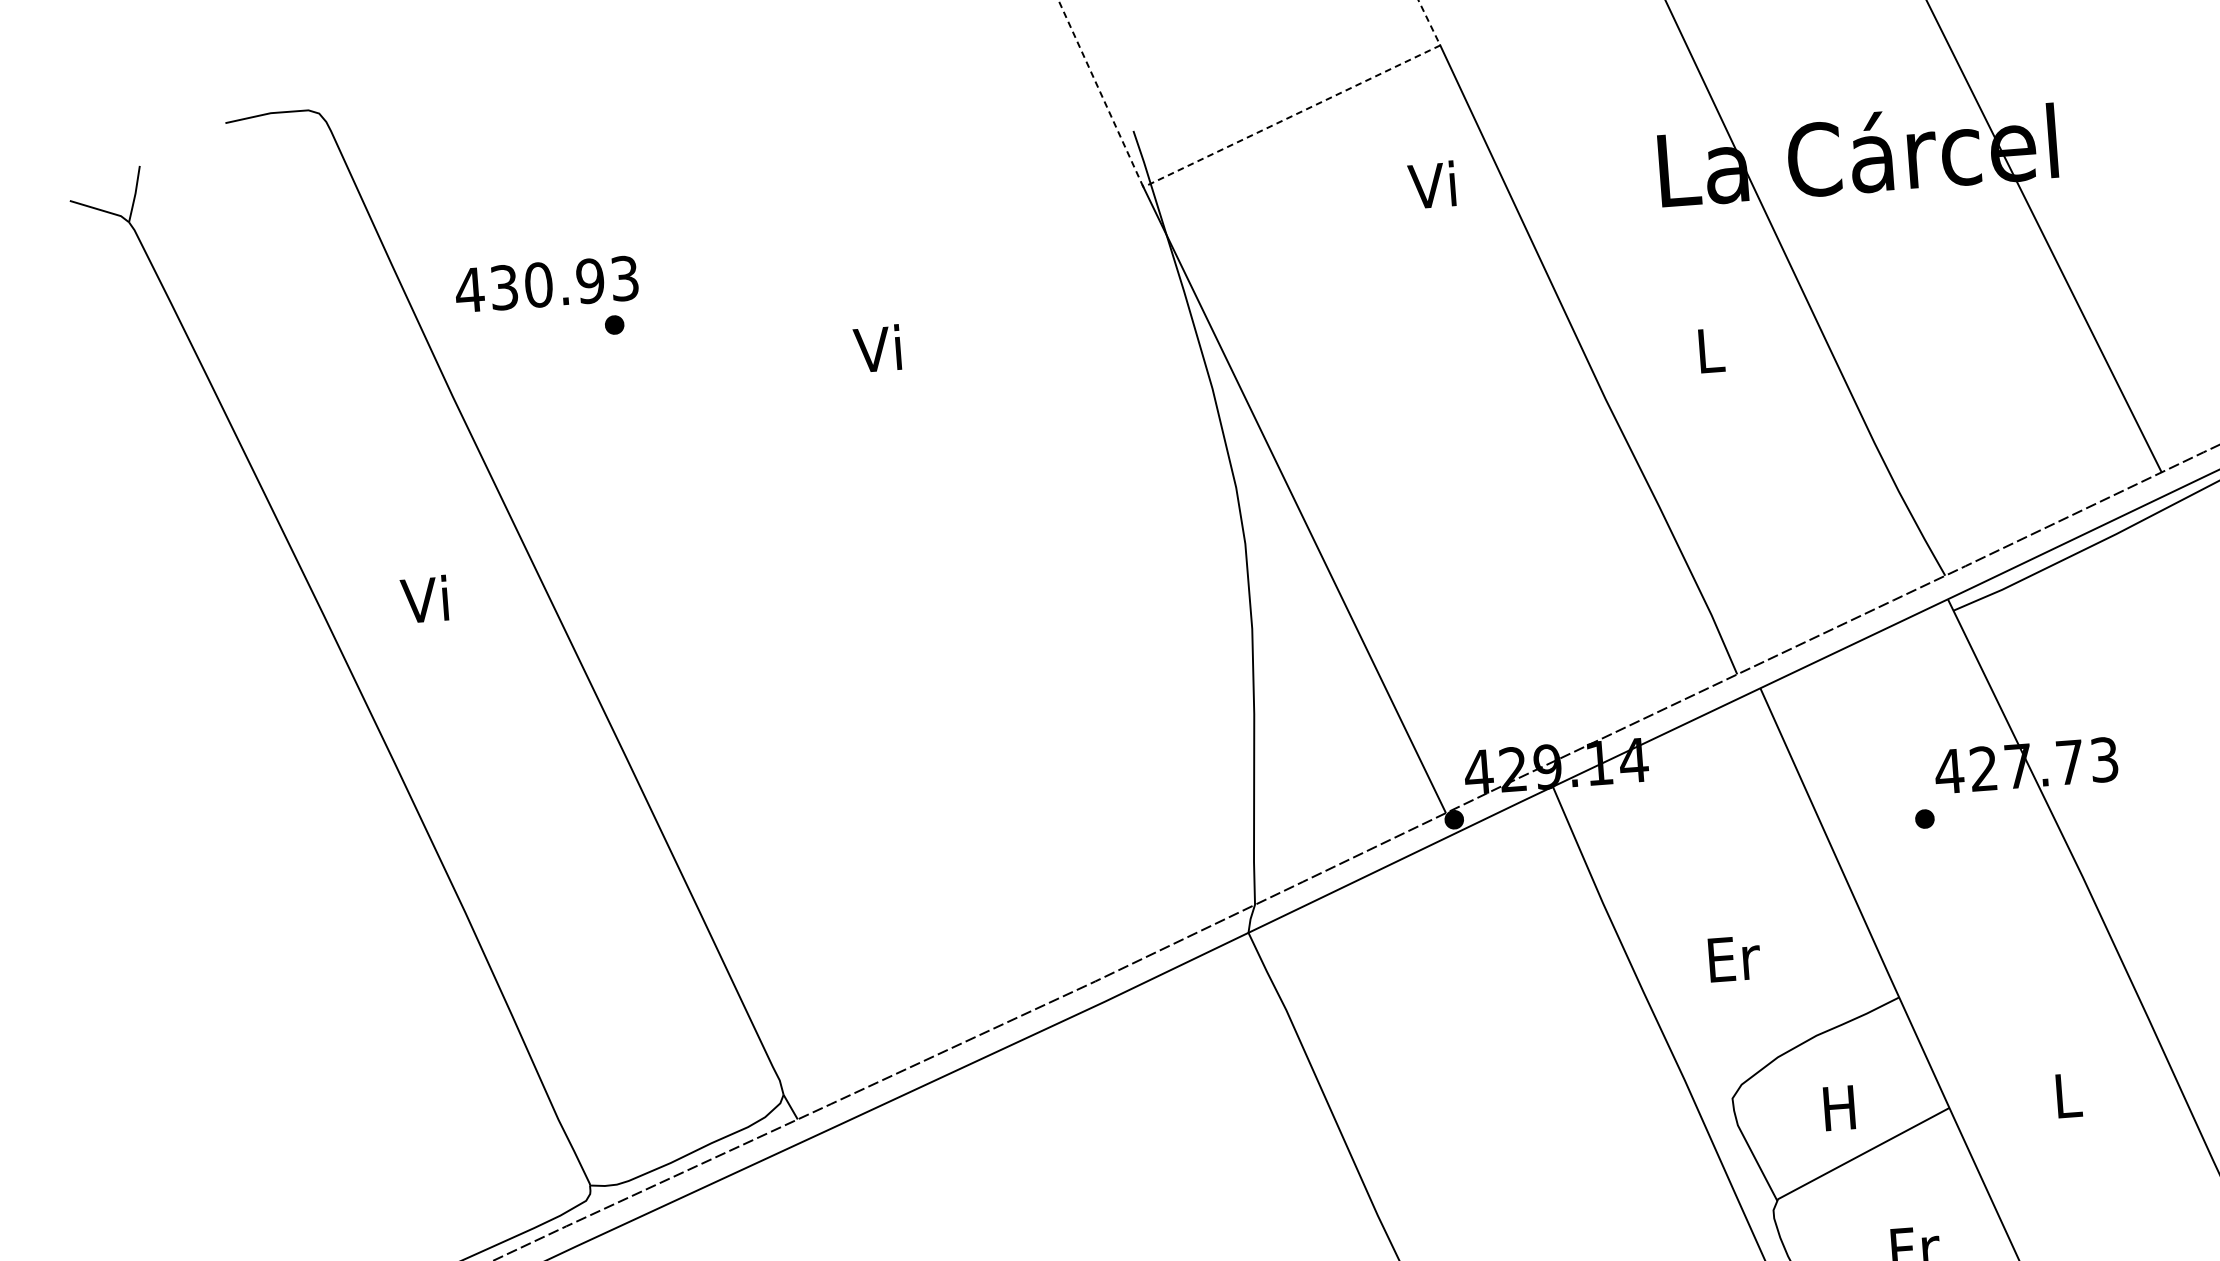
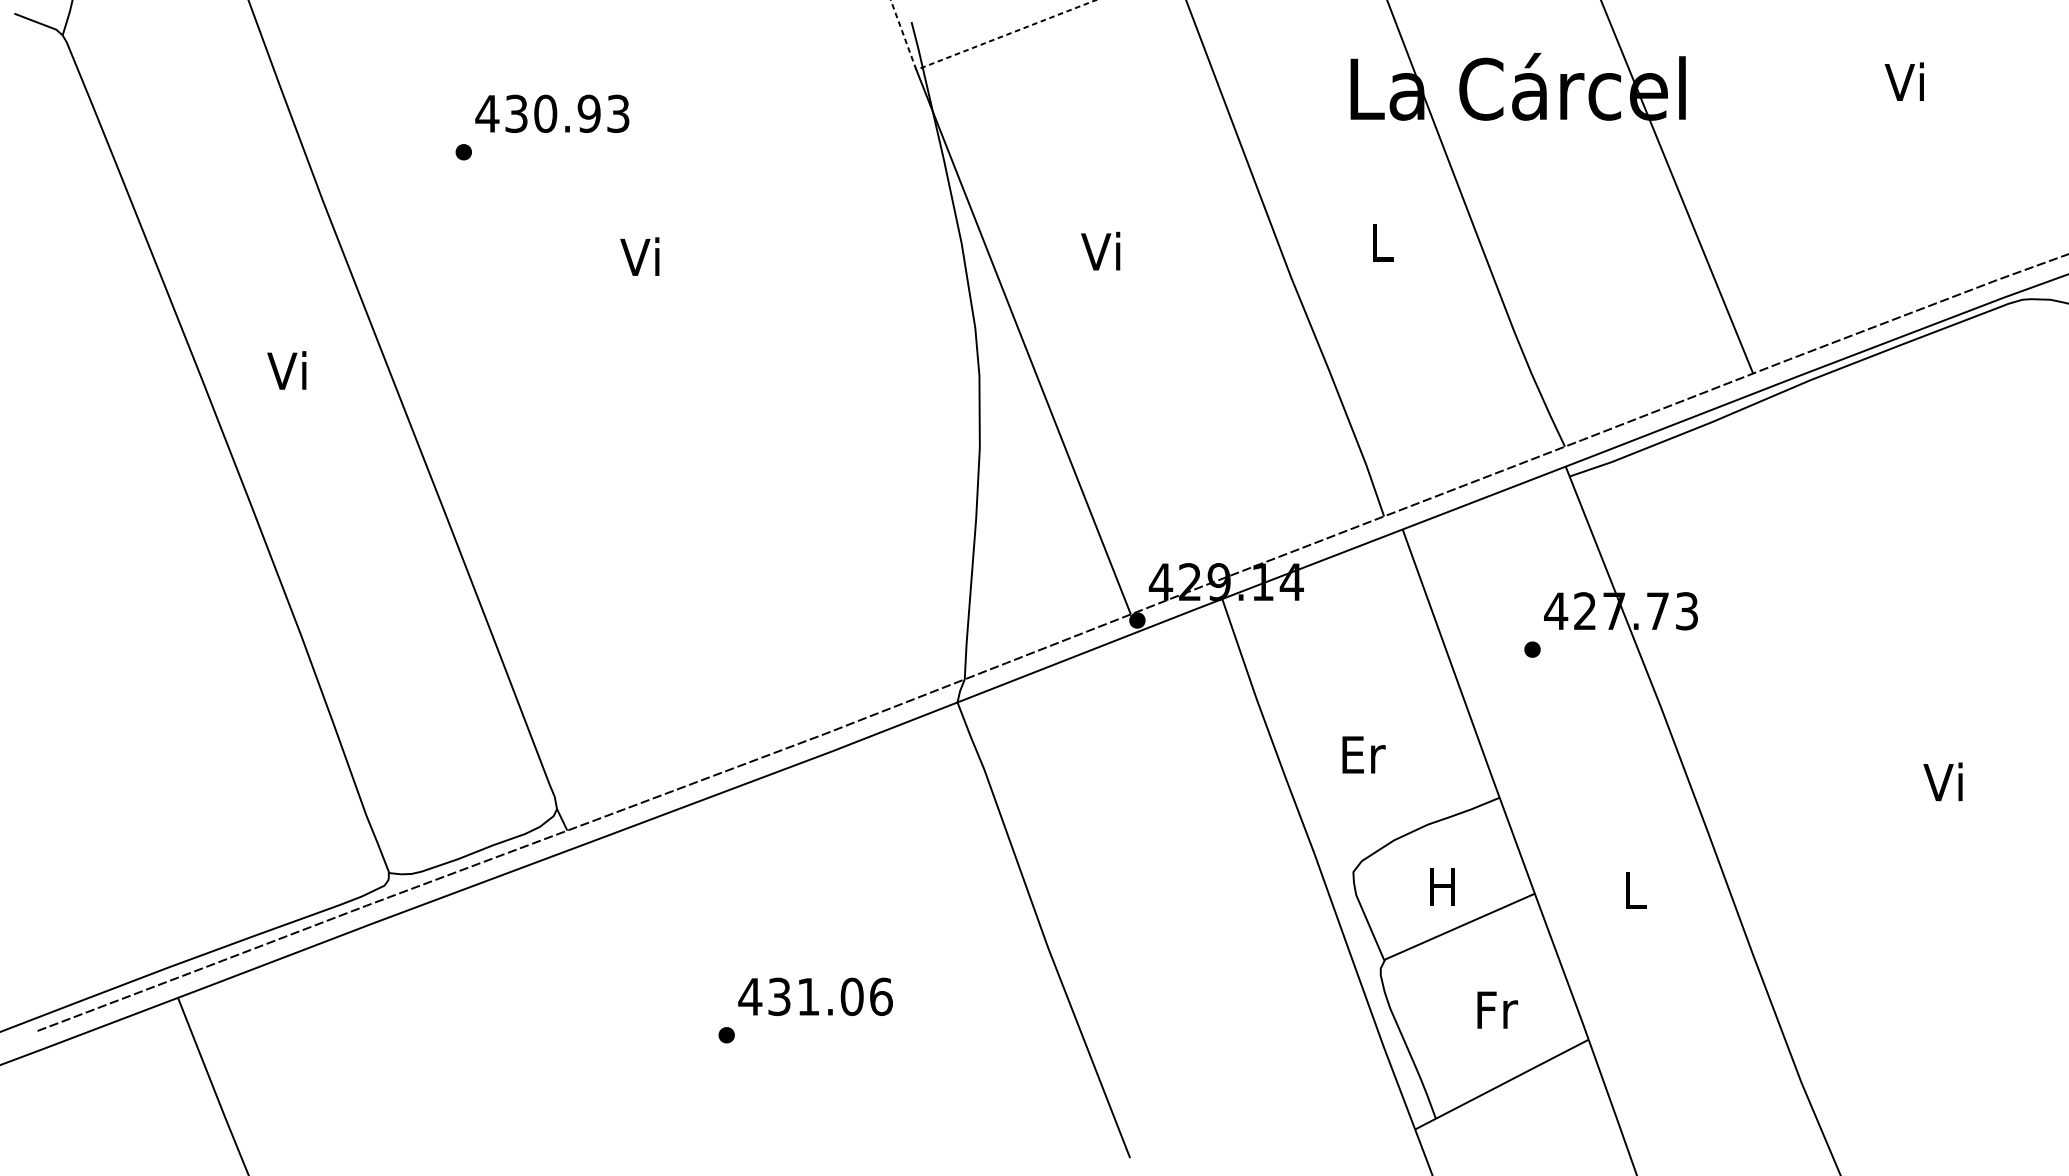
text: (1431, 184) -> (1100, 250), moved
text: (546, 283) -> (552, 113), moved
text: (876, 348) -> (639, 256), moved

